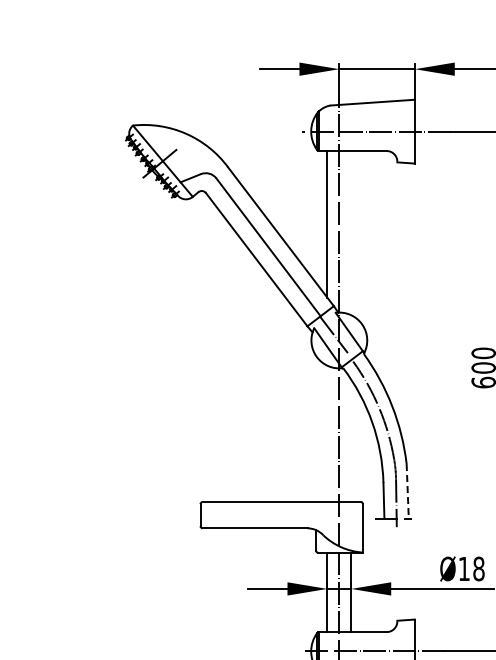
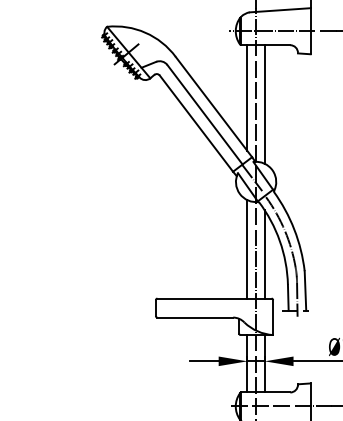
line: (351, 233) -> (264, 104), added
line: (327, 433) -> (247, 249), added
line: (351, 440) -> (264, 254), added
line: (407, 491) -> (305, 290), dashed -> solid

